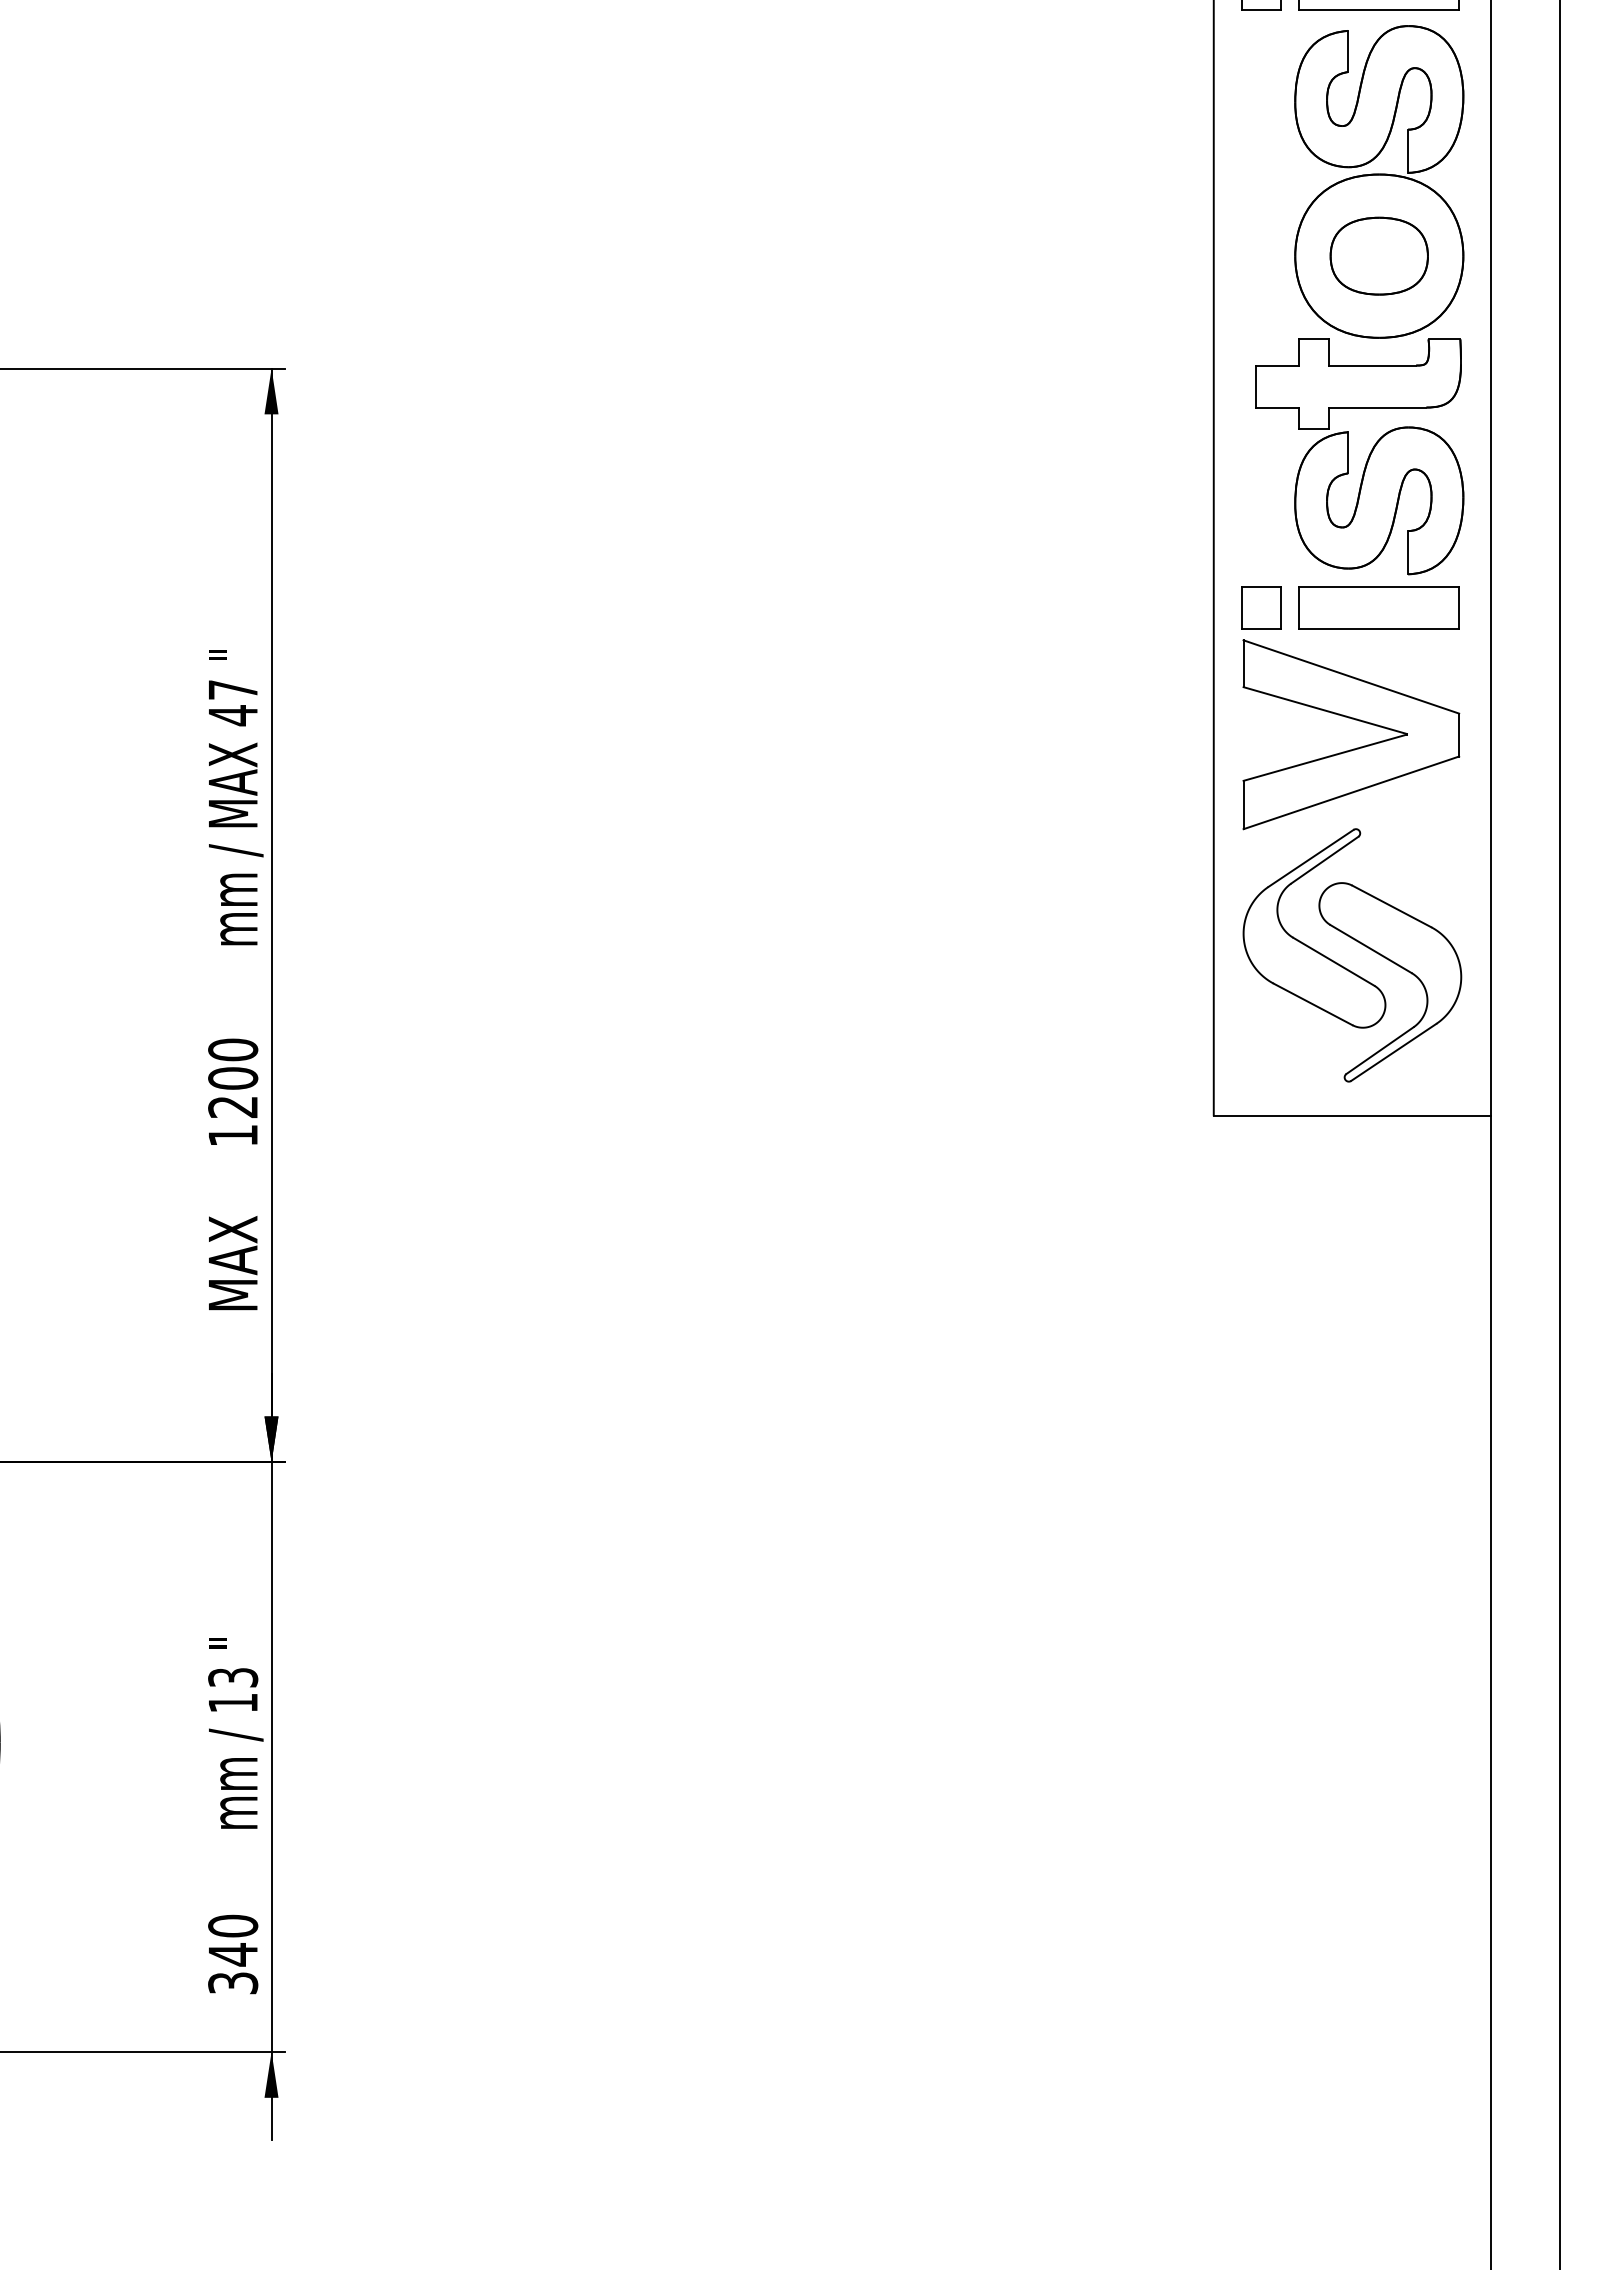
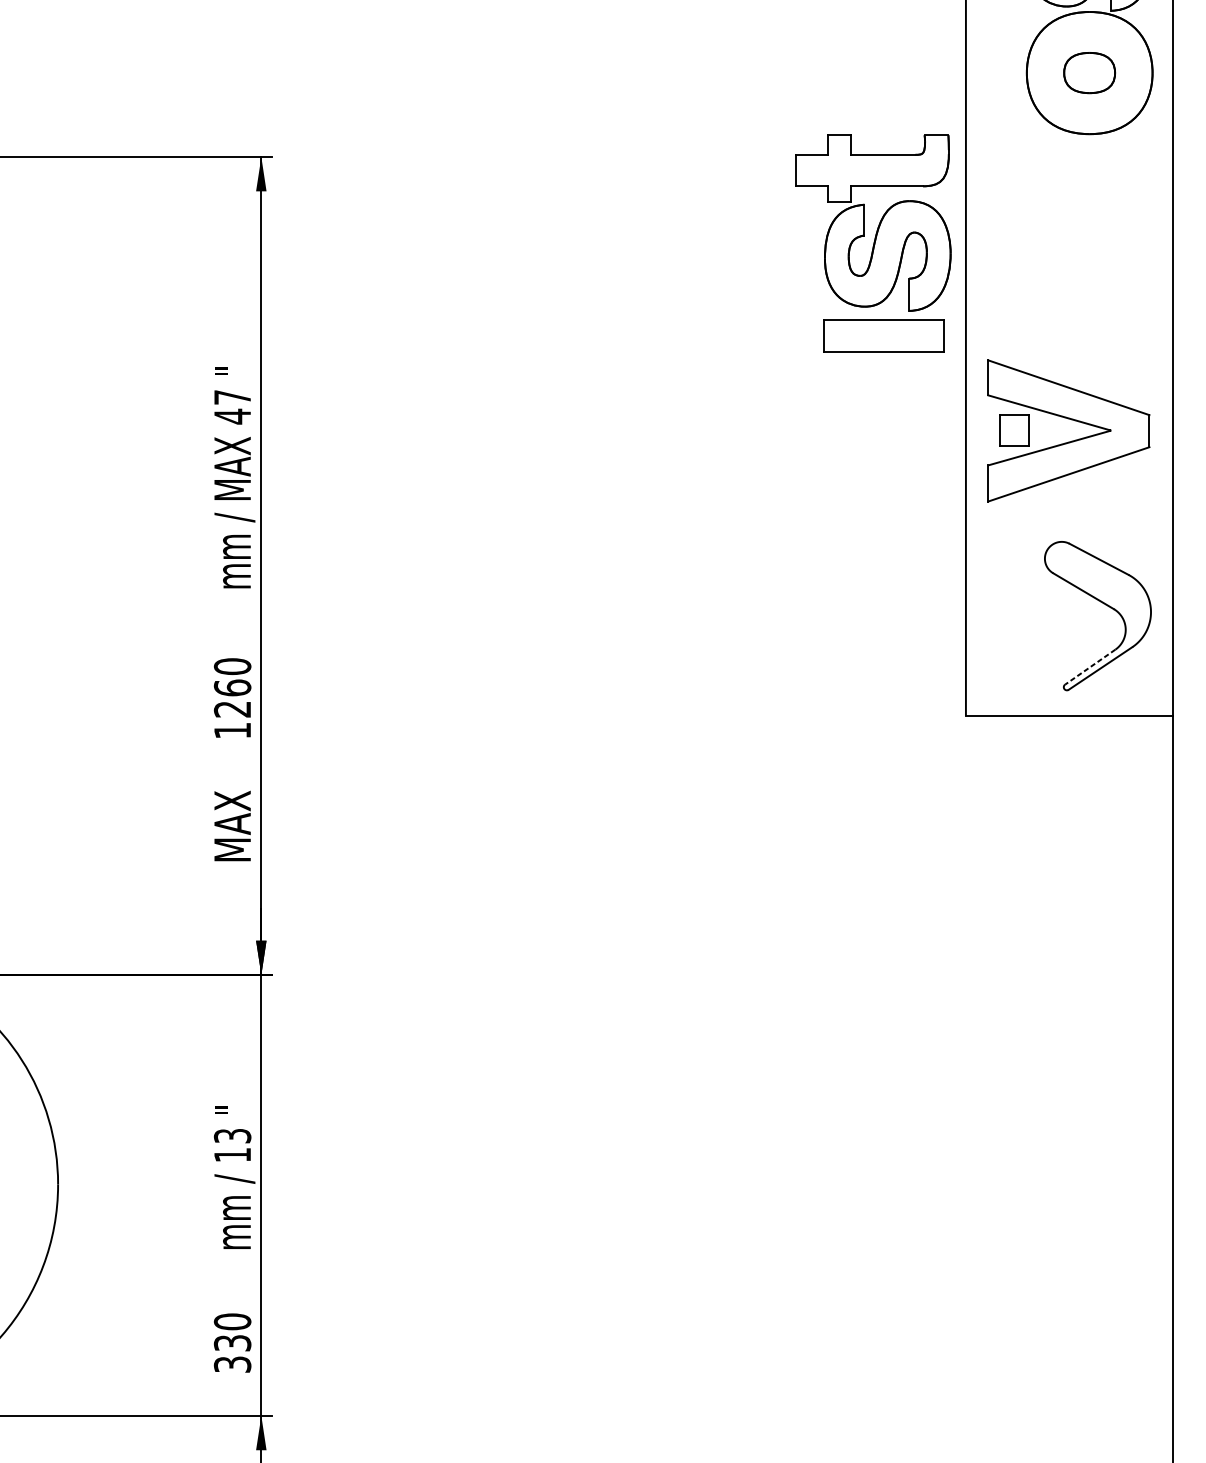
part: (1378, 255) -> (1089, 72), size x0.7
part: (1366, 460) -> (878, 225), moved
part: (1261, 607) -> (1015, 430), moved
part: (1378, 607) -> (883, 335), moved
part: (1305, 943) -> (1034, 587), removed
line: (1380, 1050) -> (1090, 667), solid -> dashed
text: (233, 1078) -> (232, 688), 1200 -> 1260
text: (233, 1954) -> (232, 1343), 340 -> 330

